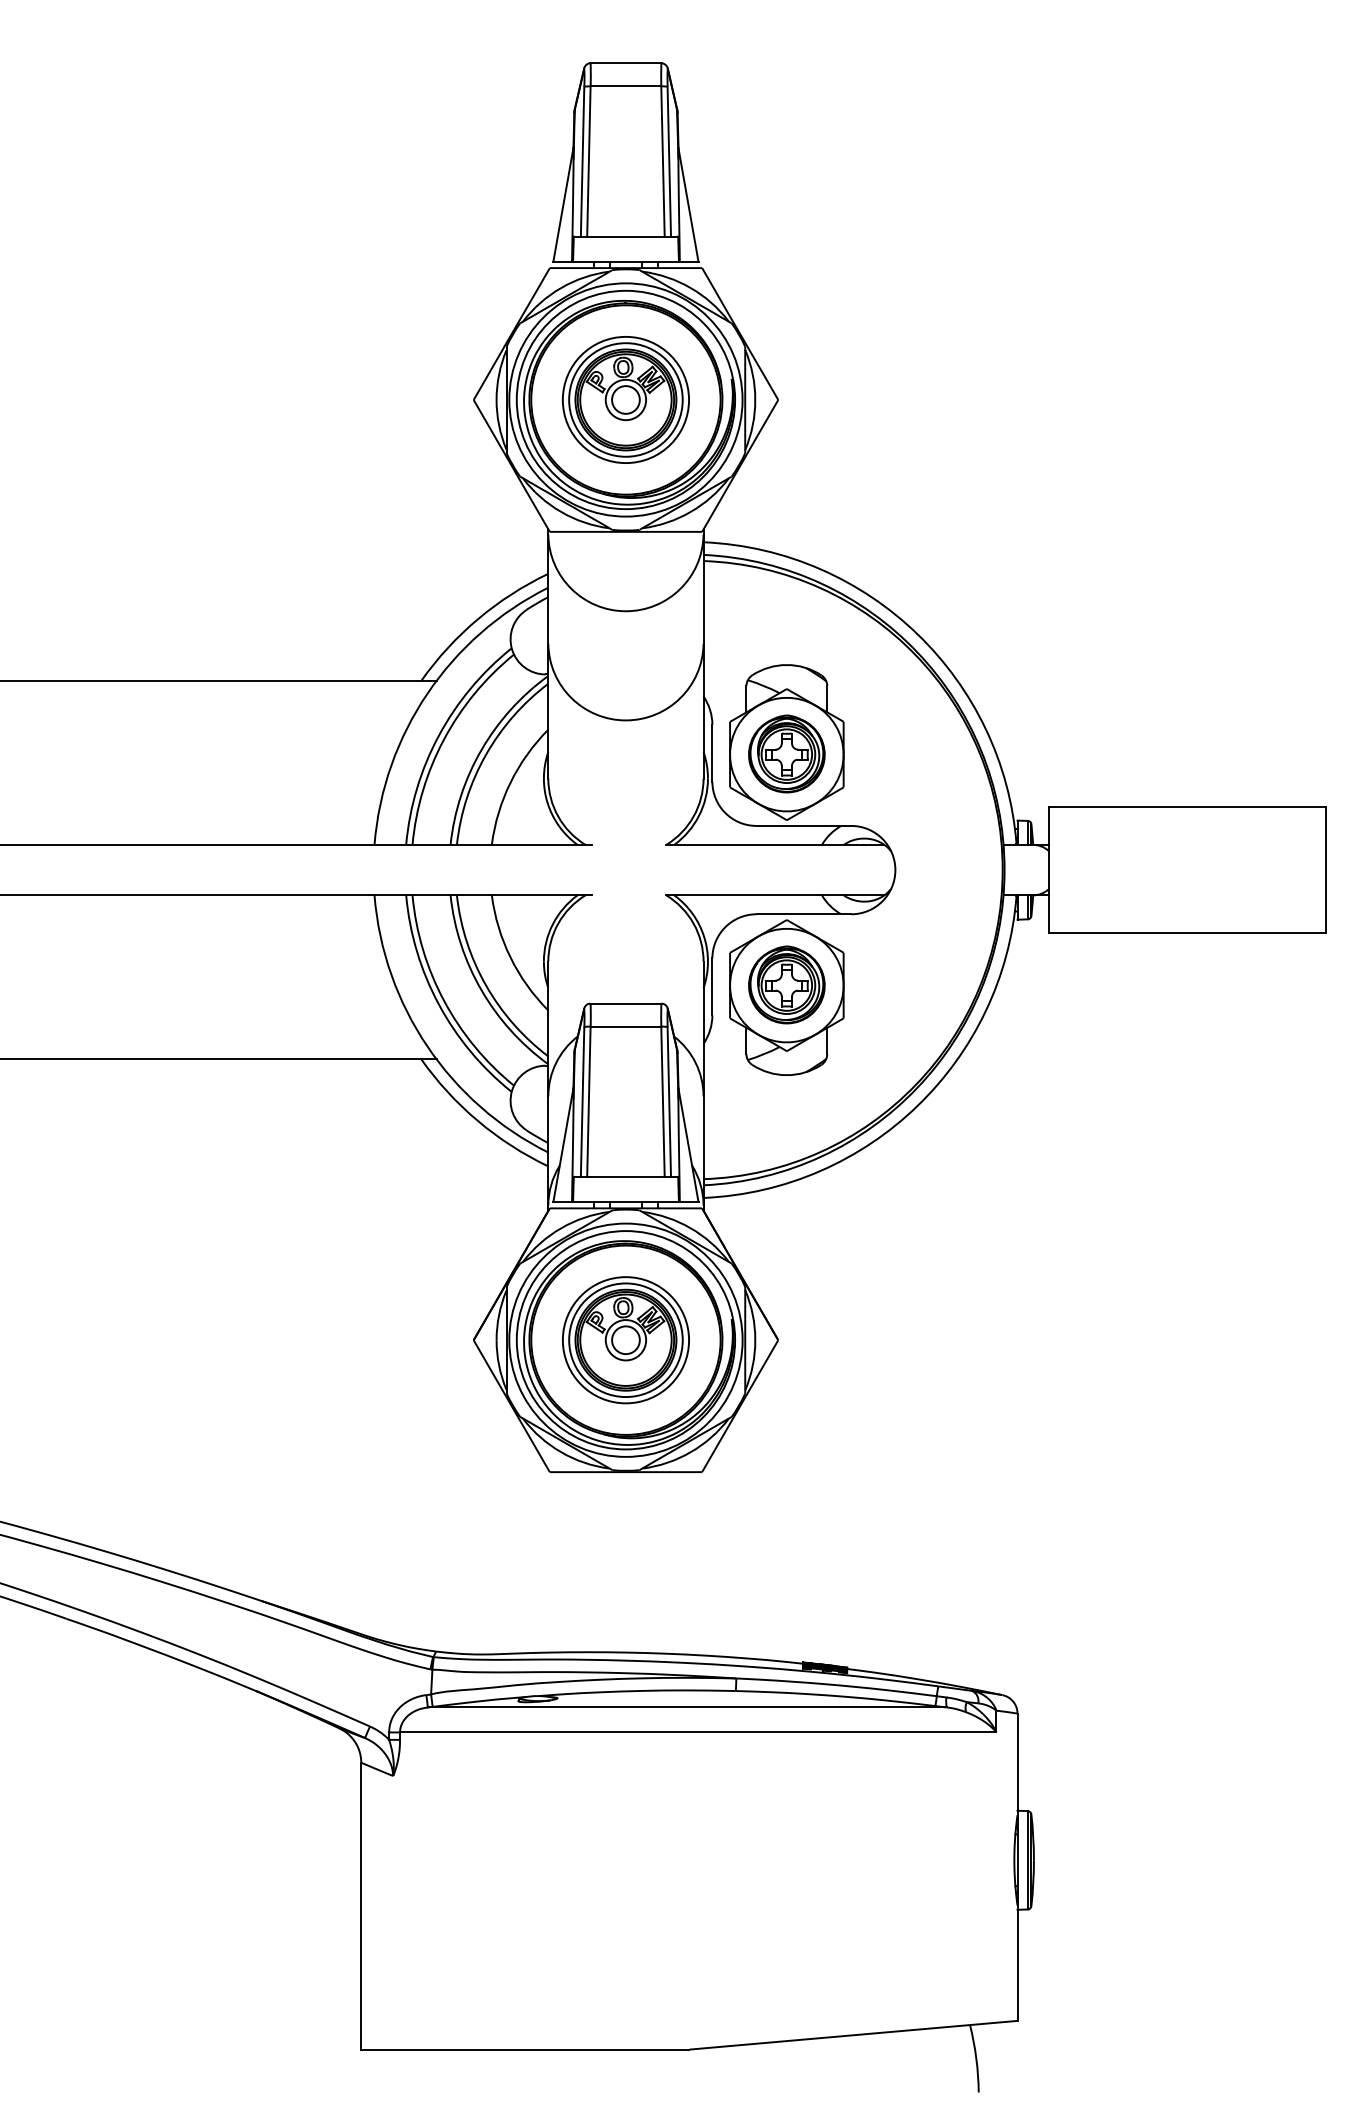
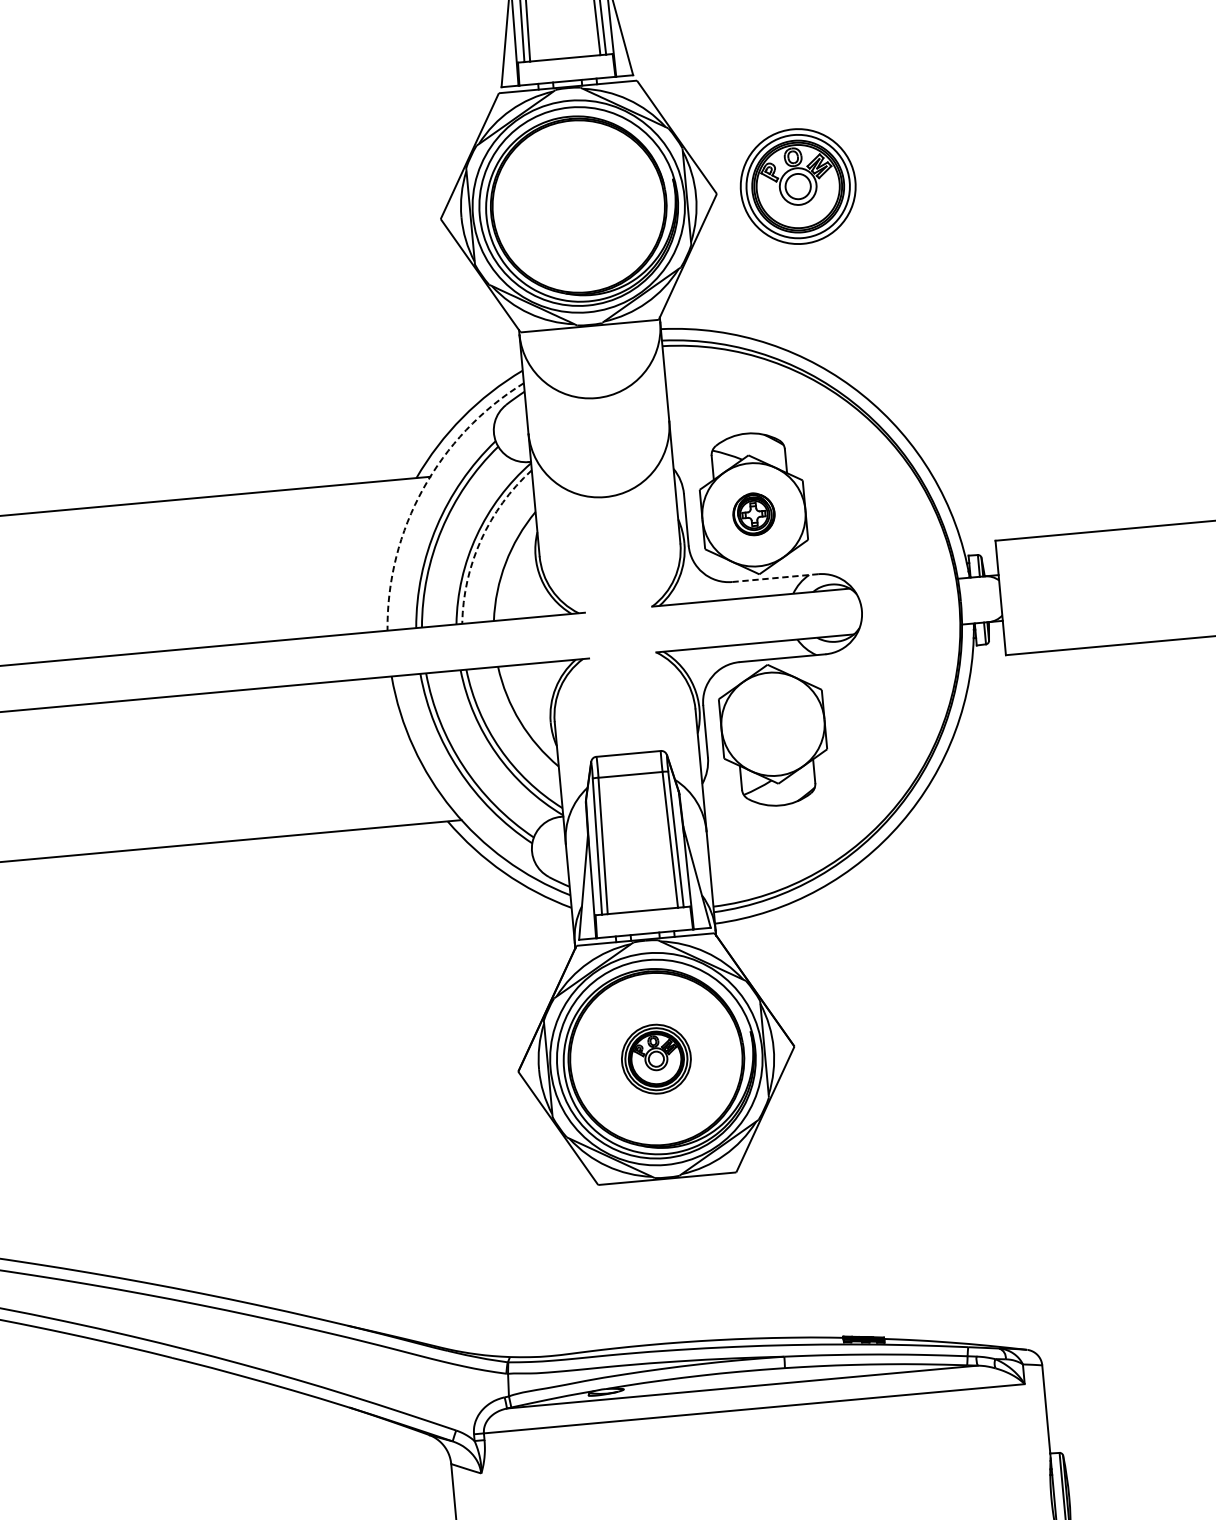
part: (625, 399) -> (797, 186), moved
arc: (427, 693) -> (423, 489), solid -> dashed
part: (786, 753) -> (753, 513), size x0.6
arc: (485, 754) -> (480, 539), solid -> dashed
line: (804, 825) -> (775, 577), solid -> dashed
part: (786, 984) -> (772, 723), removed
part: (625, 1340) -> (655, 1059), size x0.6

